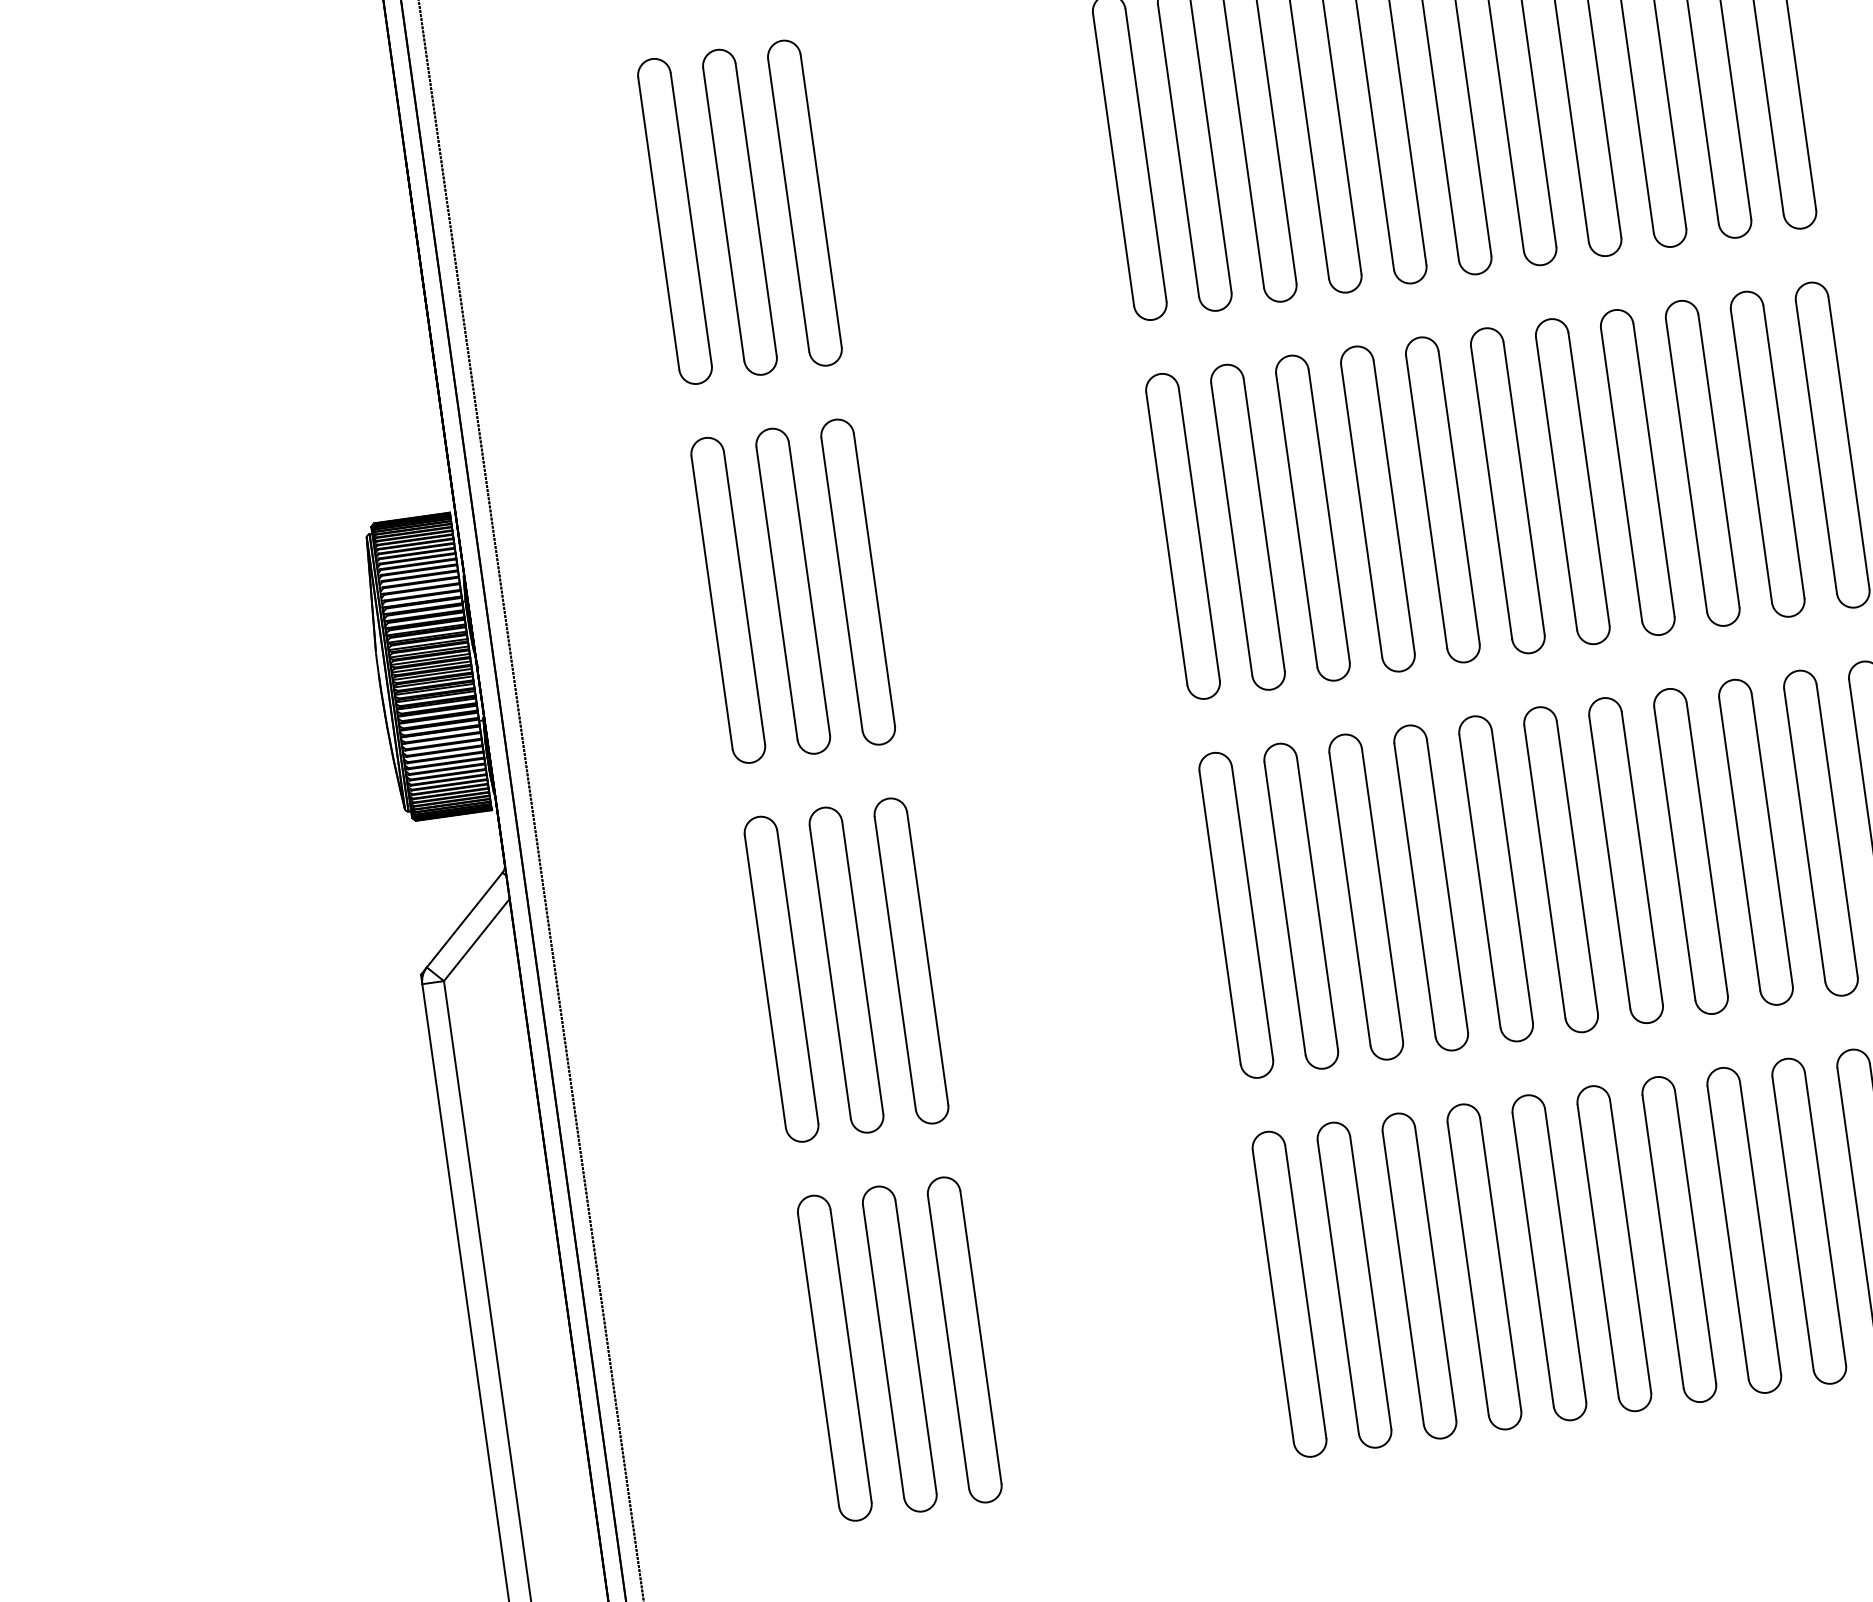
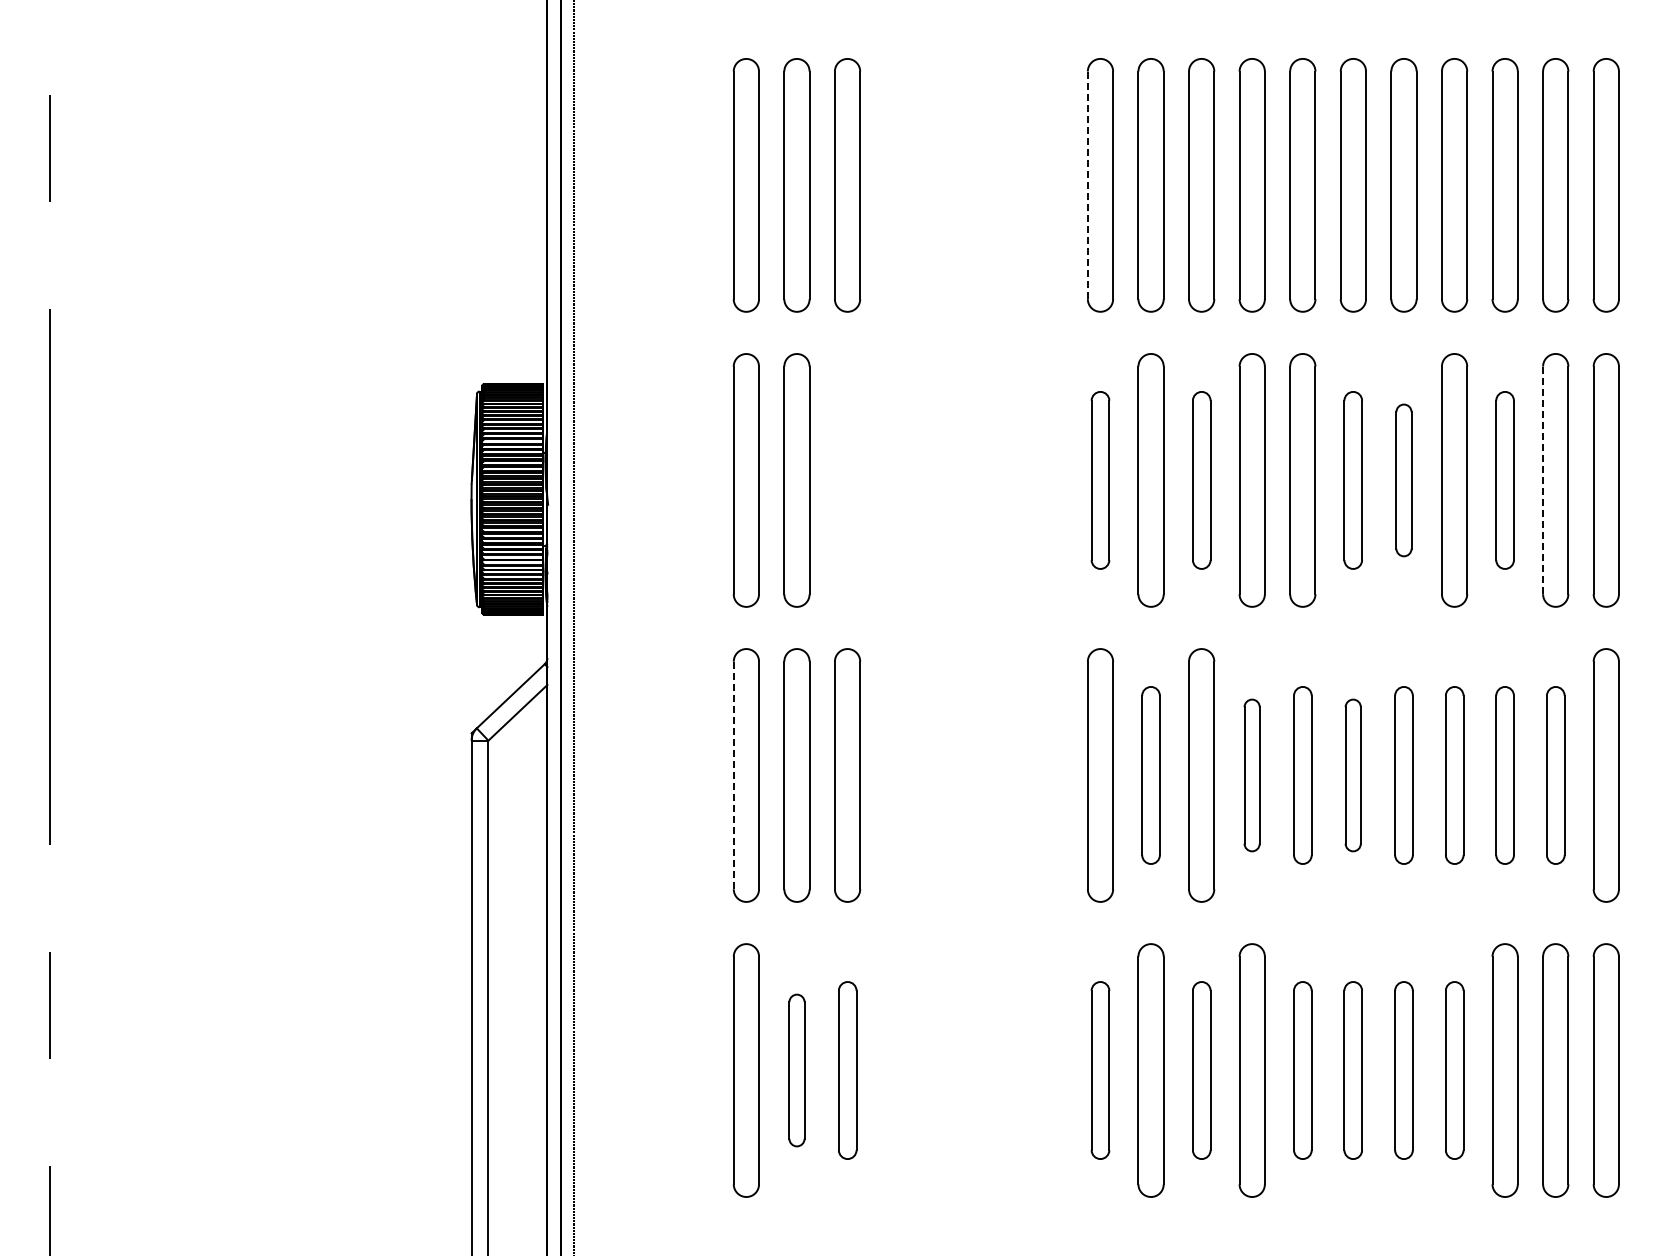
line: (1113, 160) -> (1087, 185), solid -> dashed
line: (1752, 456) -> (1543, 480), solid -> dashed
part: (1701, 463) -> (1504, 480), size x0.7
part: (1572, 481) -> (1403, 480), size x0.6
part: (1506, 491) -> (1352, 480), size x0.7
part: (1312, 518) -> (1201, 480), size x0.7
part: (1183, 536) -> (1100, 480), size x0.7
part: (858, 582) -> (847, 480), removed
part: (1820, 833) -> (1555, 775), size x0.7
part: (1755, 842) -> (1504, 775), size x0.7
part: (1690, 851) -> (1454, 775), size x0.7
part: (1625, 860) -> (1403, 775), size x0.7
part: (1559, 869) -> (1352, 775), size x0.6
part: (1495, 878) -> (1302, 775), size x0.7
part: (1430, 888) -> (1251, 775), size x0.6
part: (1300, 906) -> (1150, 775), size x0.7
line: (764, 981) -> (733, 775), solid -> dashed
part: (1744, 1230) -> (1454, 1070), size x0.7
part: (1678, 1239) -> (1403, 1070), size x0.7
part: (1613, 1248) -> (1352, 1070), size x0.7
part: (1548, 1257) -> (1302, 1070), size x0.7
part: (1419, 1276) -> (1201, 1070), size x0.7
part: (1289, 1294) -> (1100, 1070), size x0.7
part: (964, 1339) -> (847, 1070), size x0.7
part: (899, 1349) -> (796, 1070), size x0.6

